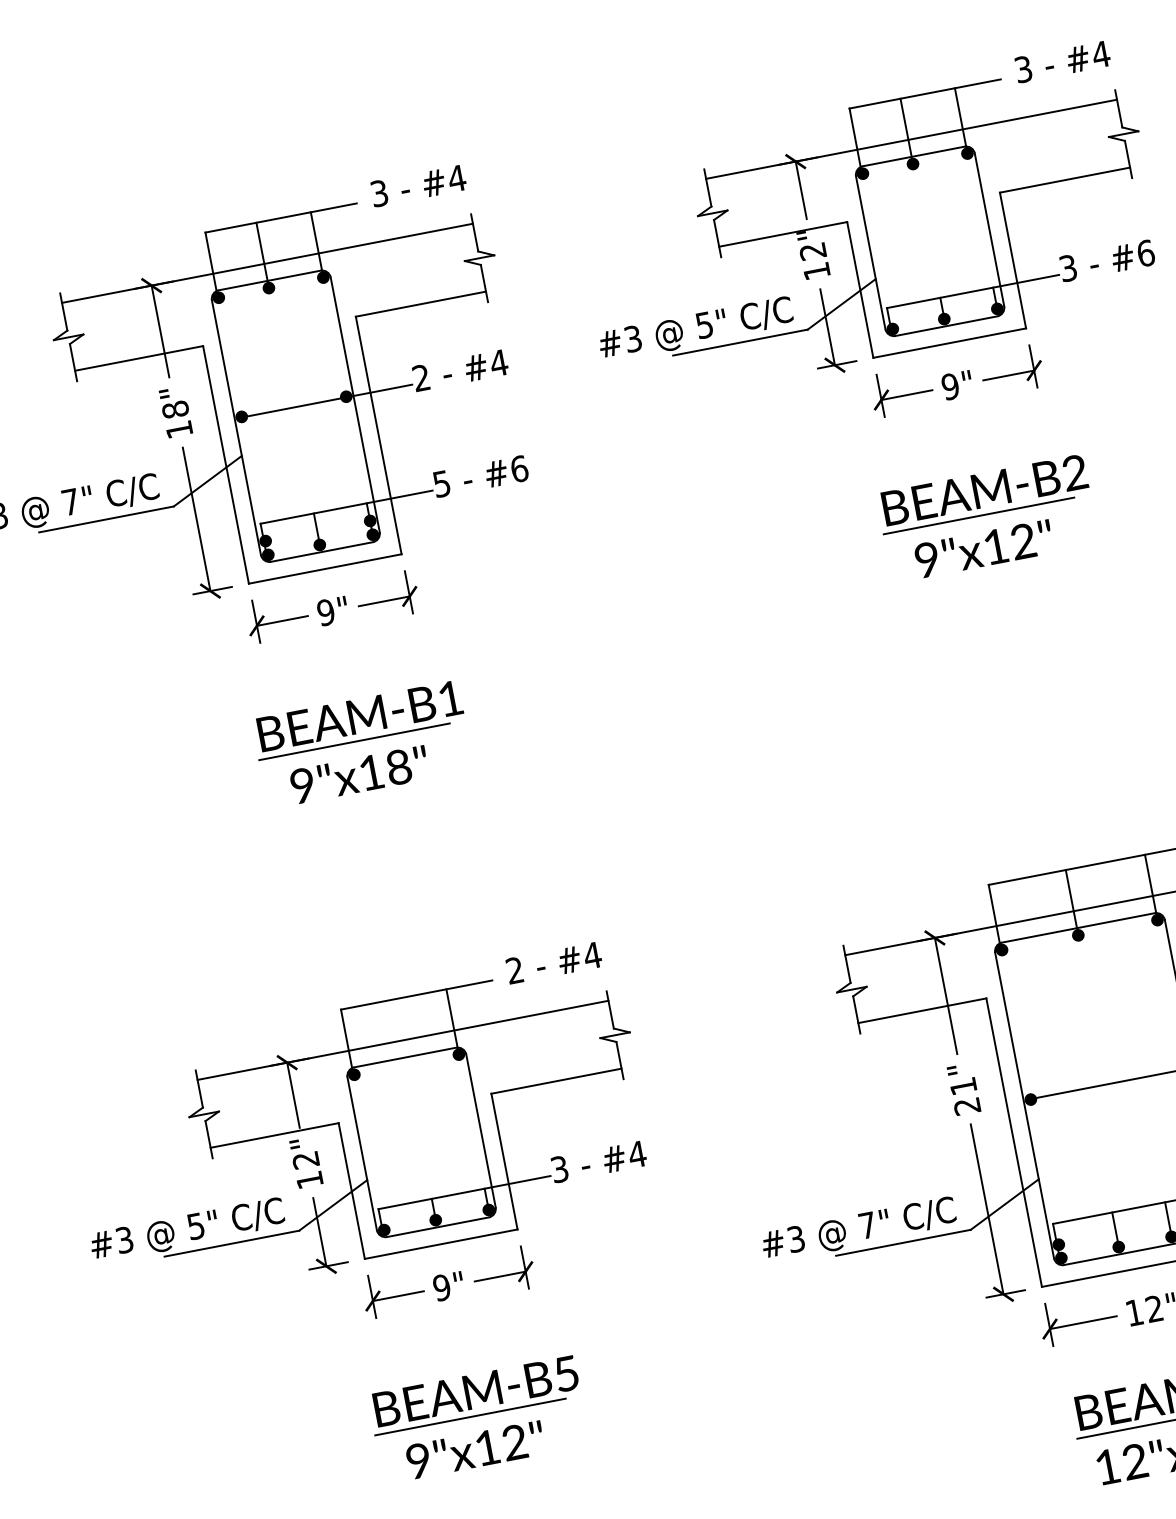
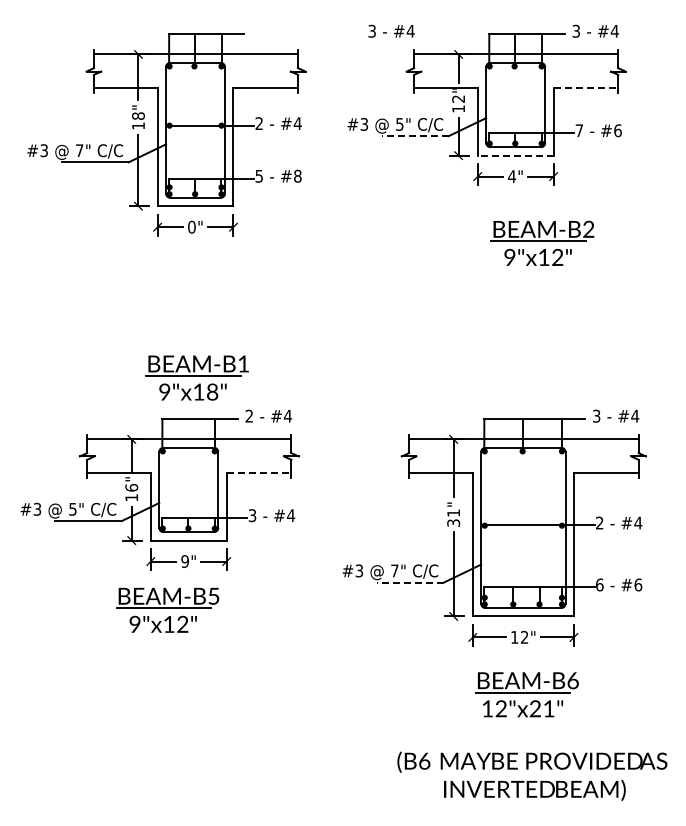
line: (1066, 180) -> (586, 88), solid -> dashed
text: (418, 184) -> (391, 30), moved
text: (1068, 267) -> (579, 130), 3 -> 7
line: (949, 342) -> (515, 155), solid -> dashed
line: (738, 343) -> (414, 136), solid -> dashed
text: (949, 386) -> (511, 176), 9" -> 4"
text: (518, 467) -> (297, 175), #6 -> #8
part: (987, 517) -> (542, 242), moved
text: (325, 613) -> (191, 227), 9" -> 0"
part: (360, 744) -> (196, 377), moved
line: (557, 1081) -> (259, 473), solid -> dashed
text: (966, 1105) -> (453, 522), 21" -> 31"
text: (305, 1159) -> (131, 487), 12" -> 16"
line: (901, 1243) -> (409, 582), solid -> dashed
part: (478, 1418) -> (167, 609), moved

